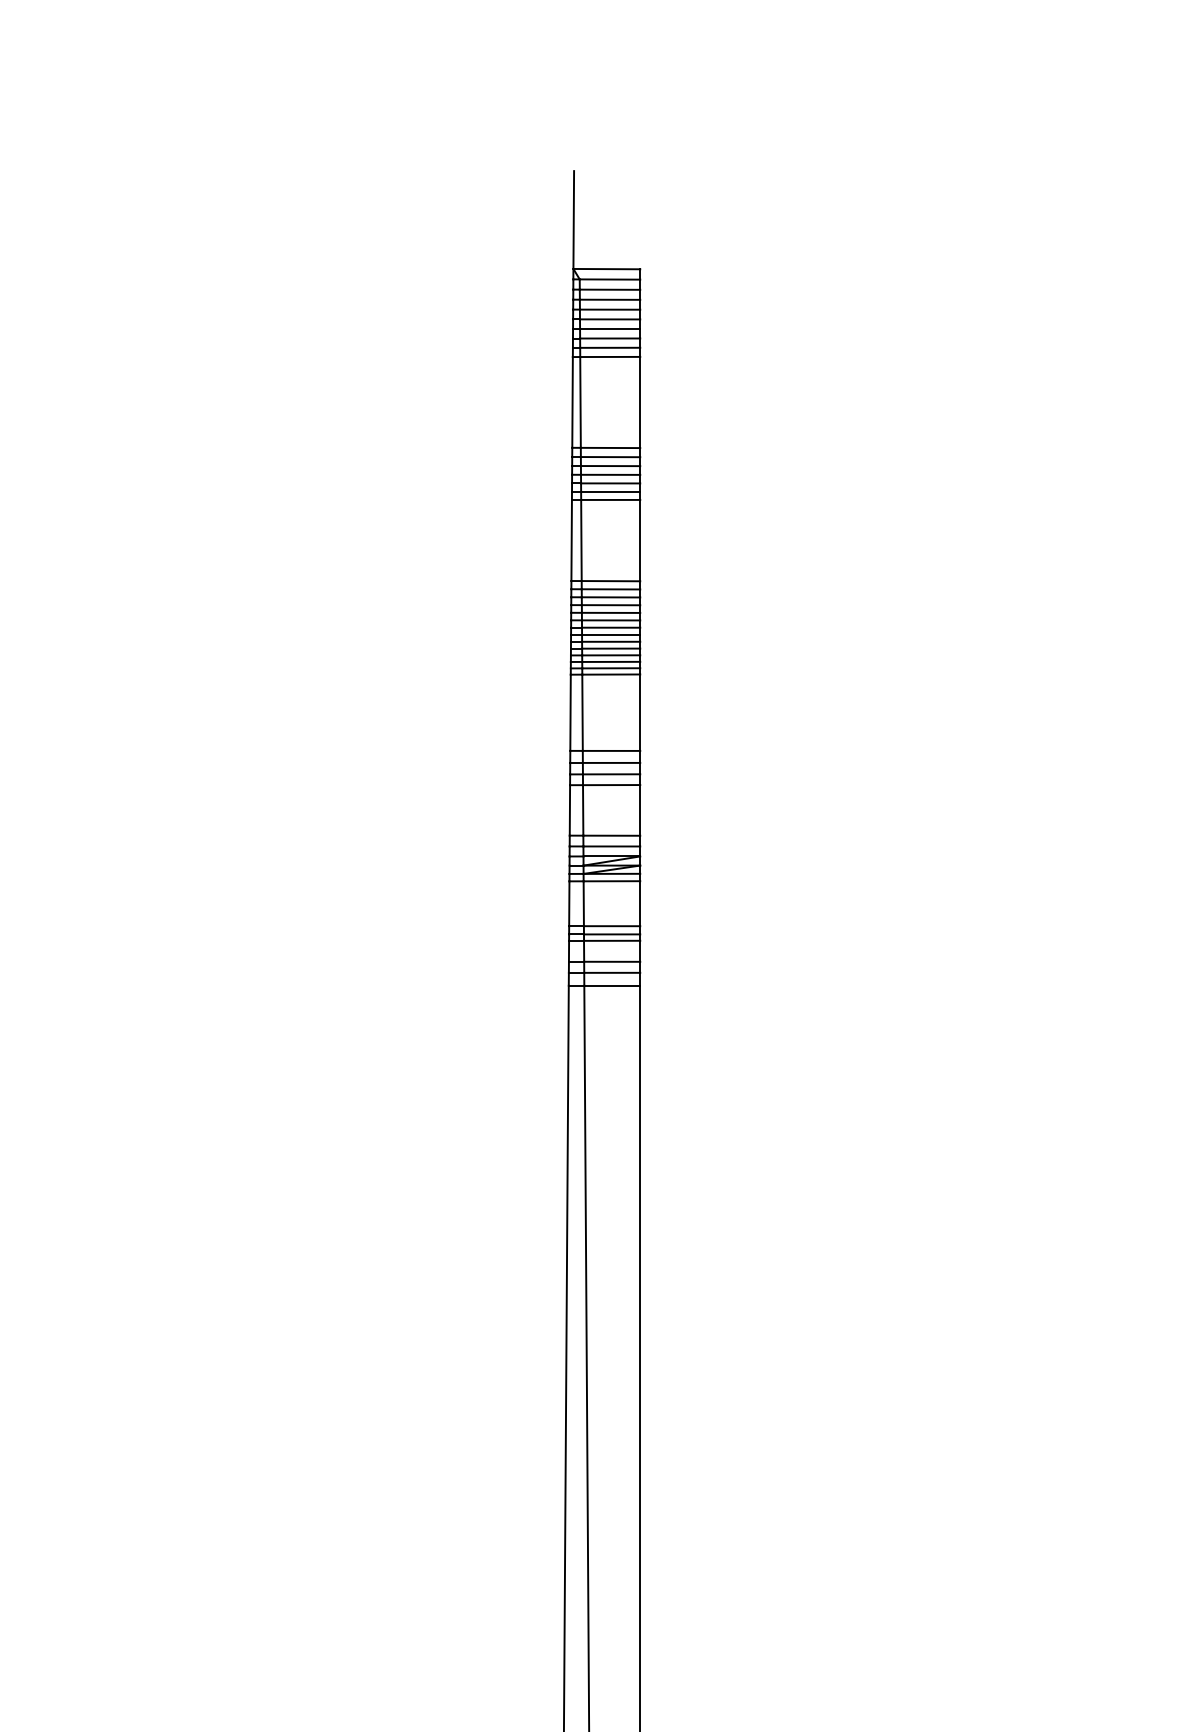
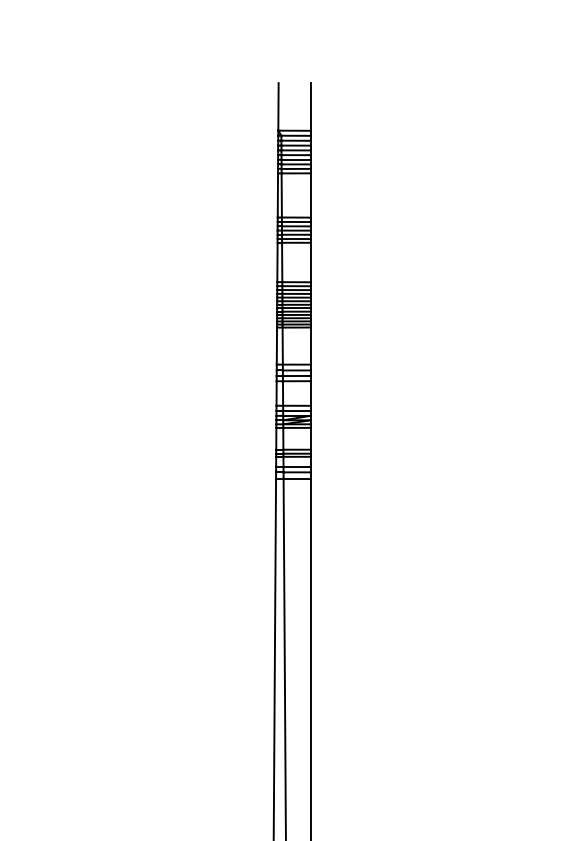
line: (639, 219) -> (310, 106), added

